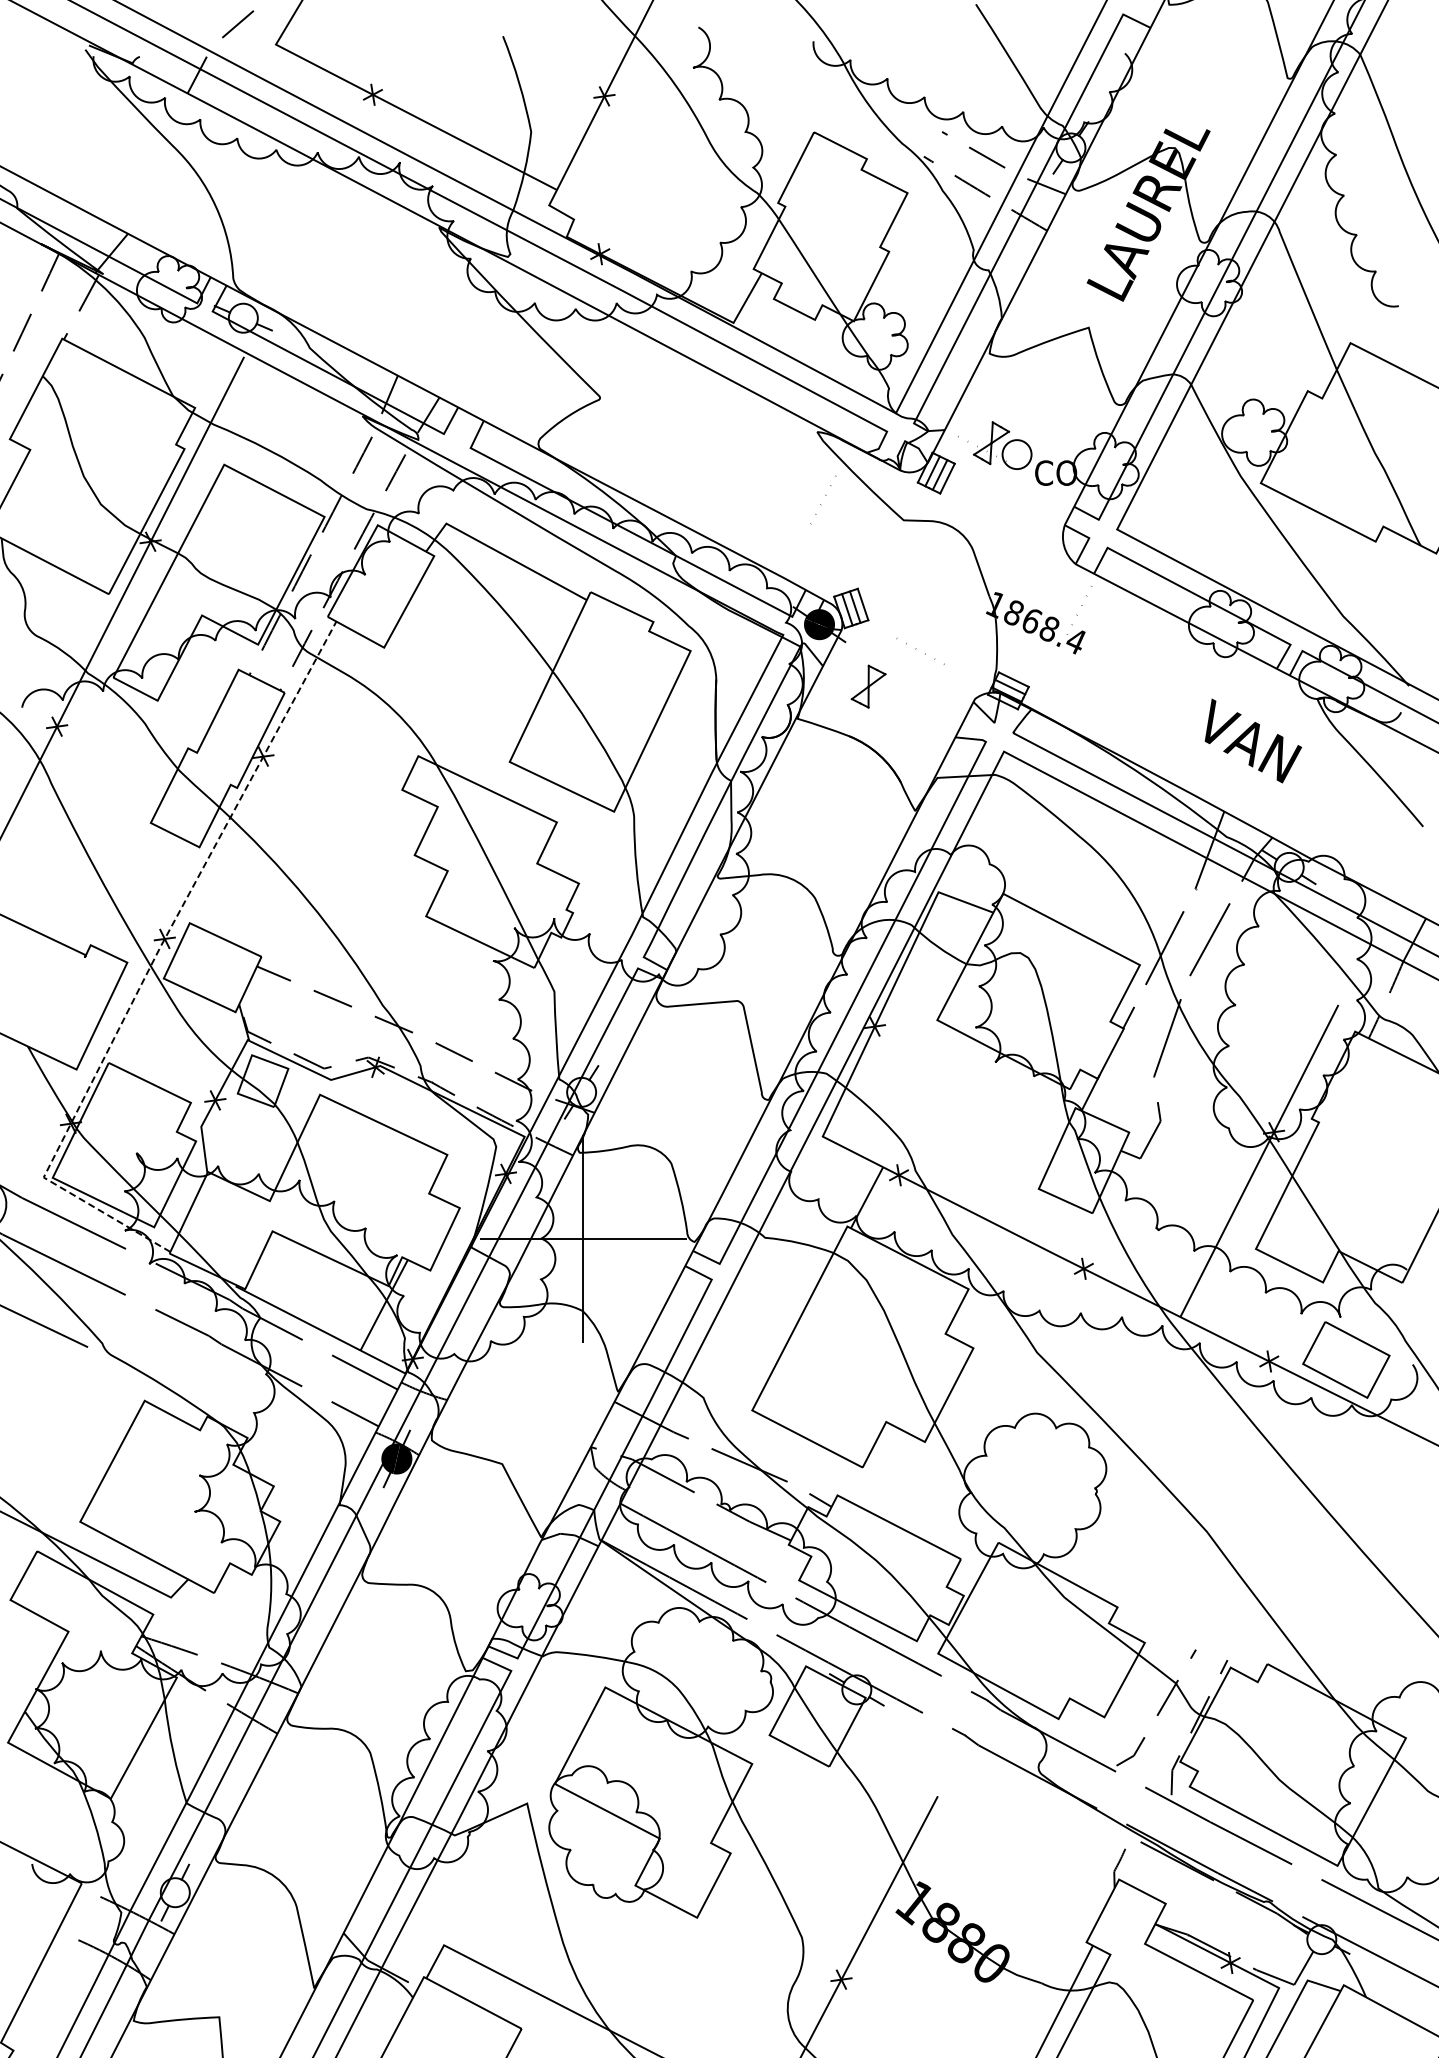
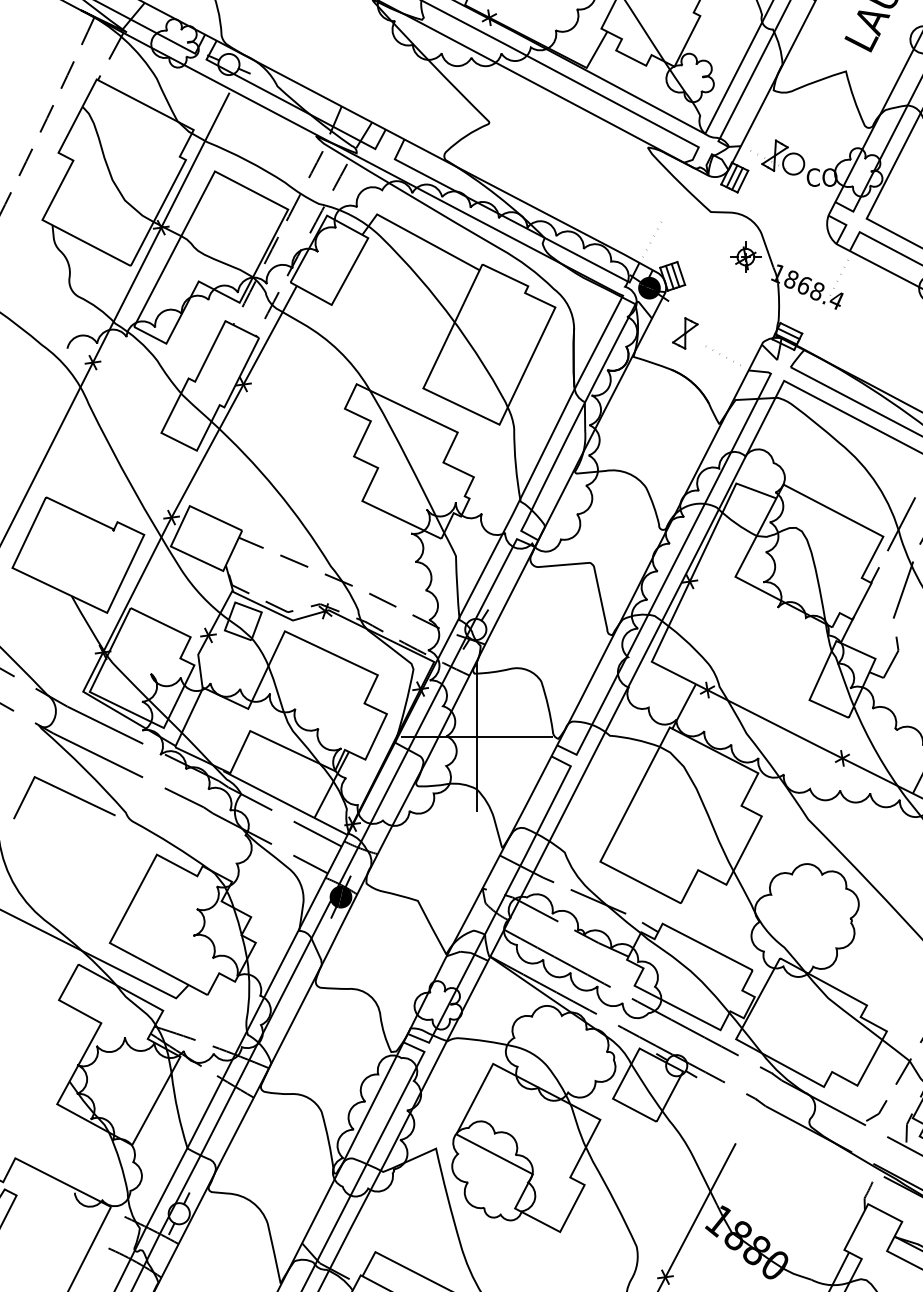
line: (825, 495) -> (653, 236), moved
part: (951, 581) -> (745, 256), added
line: (916, 648) -> (720, 353), moved
line: (152, 962) -> (162, 534), dashed -> solid

